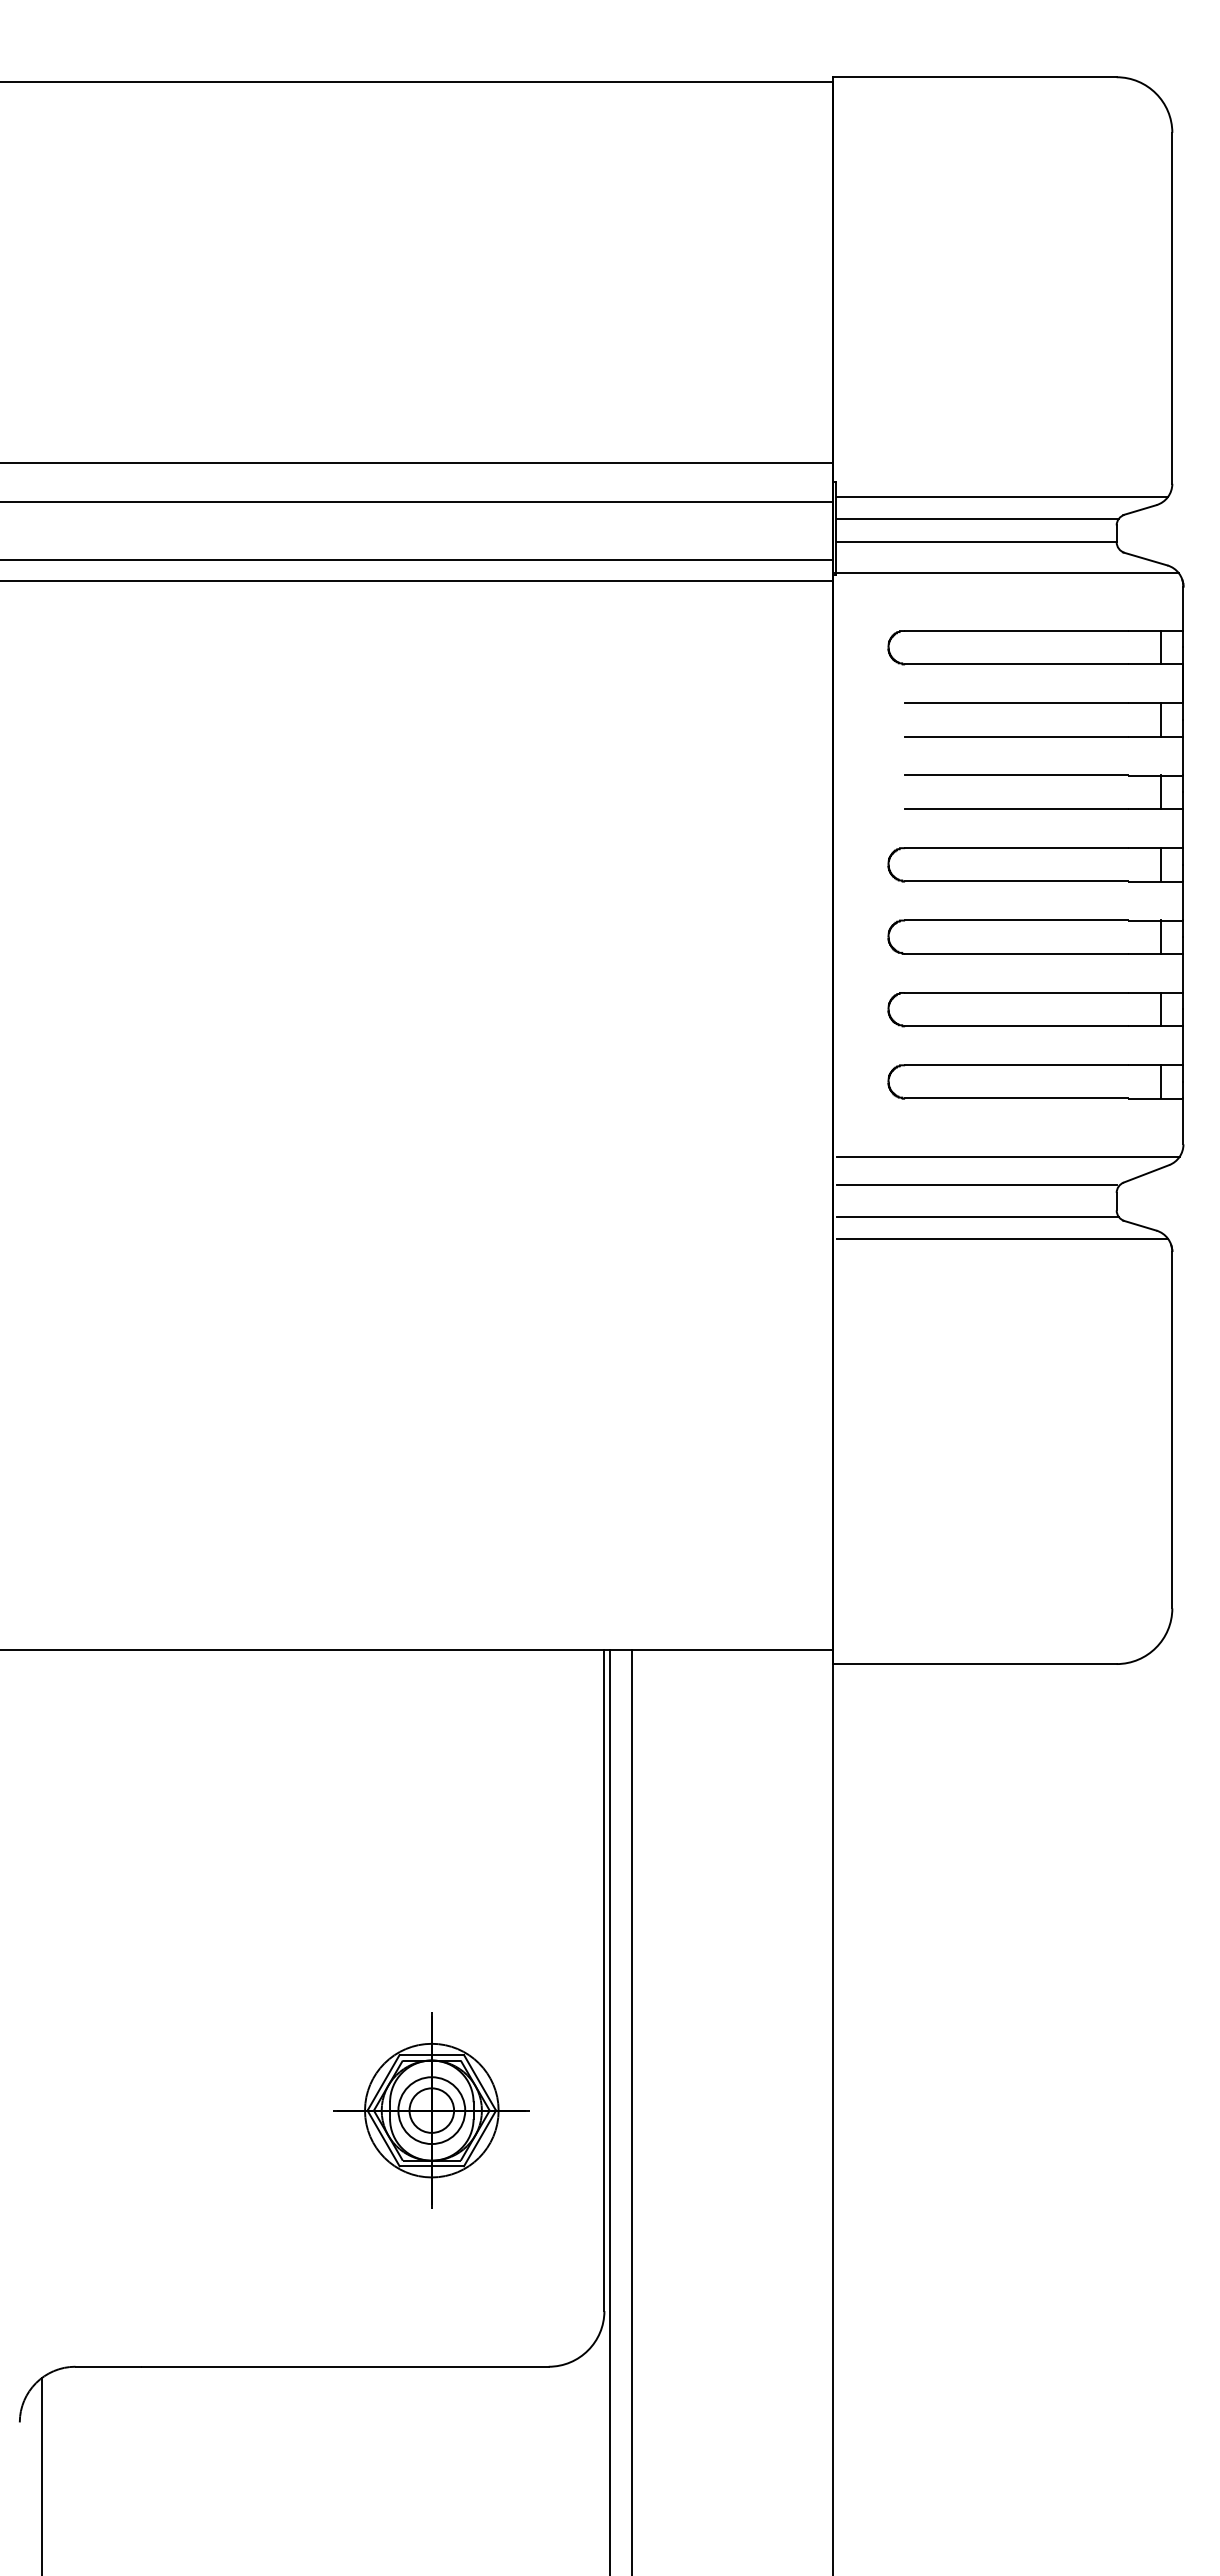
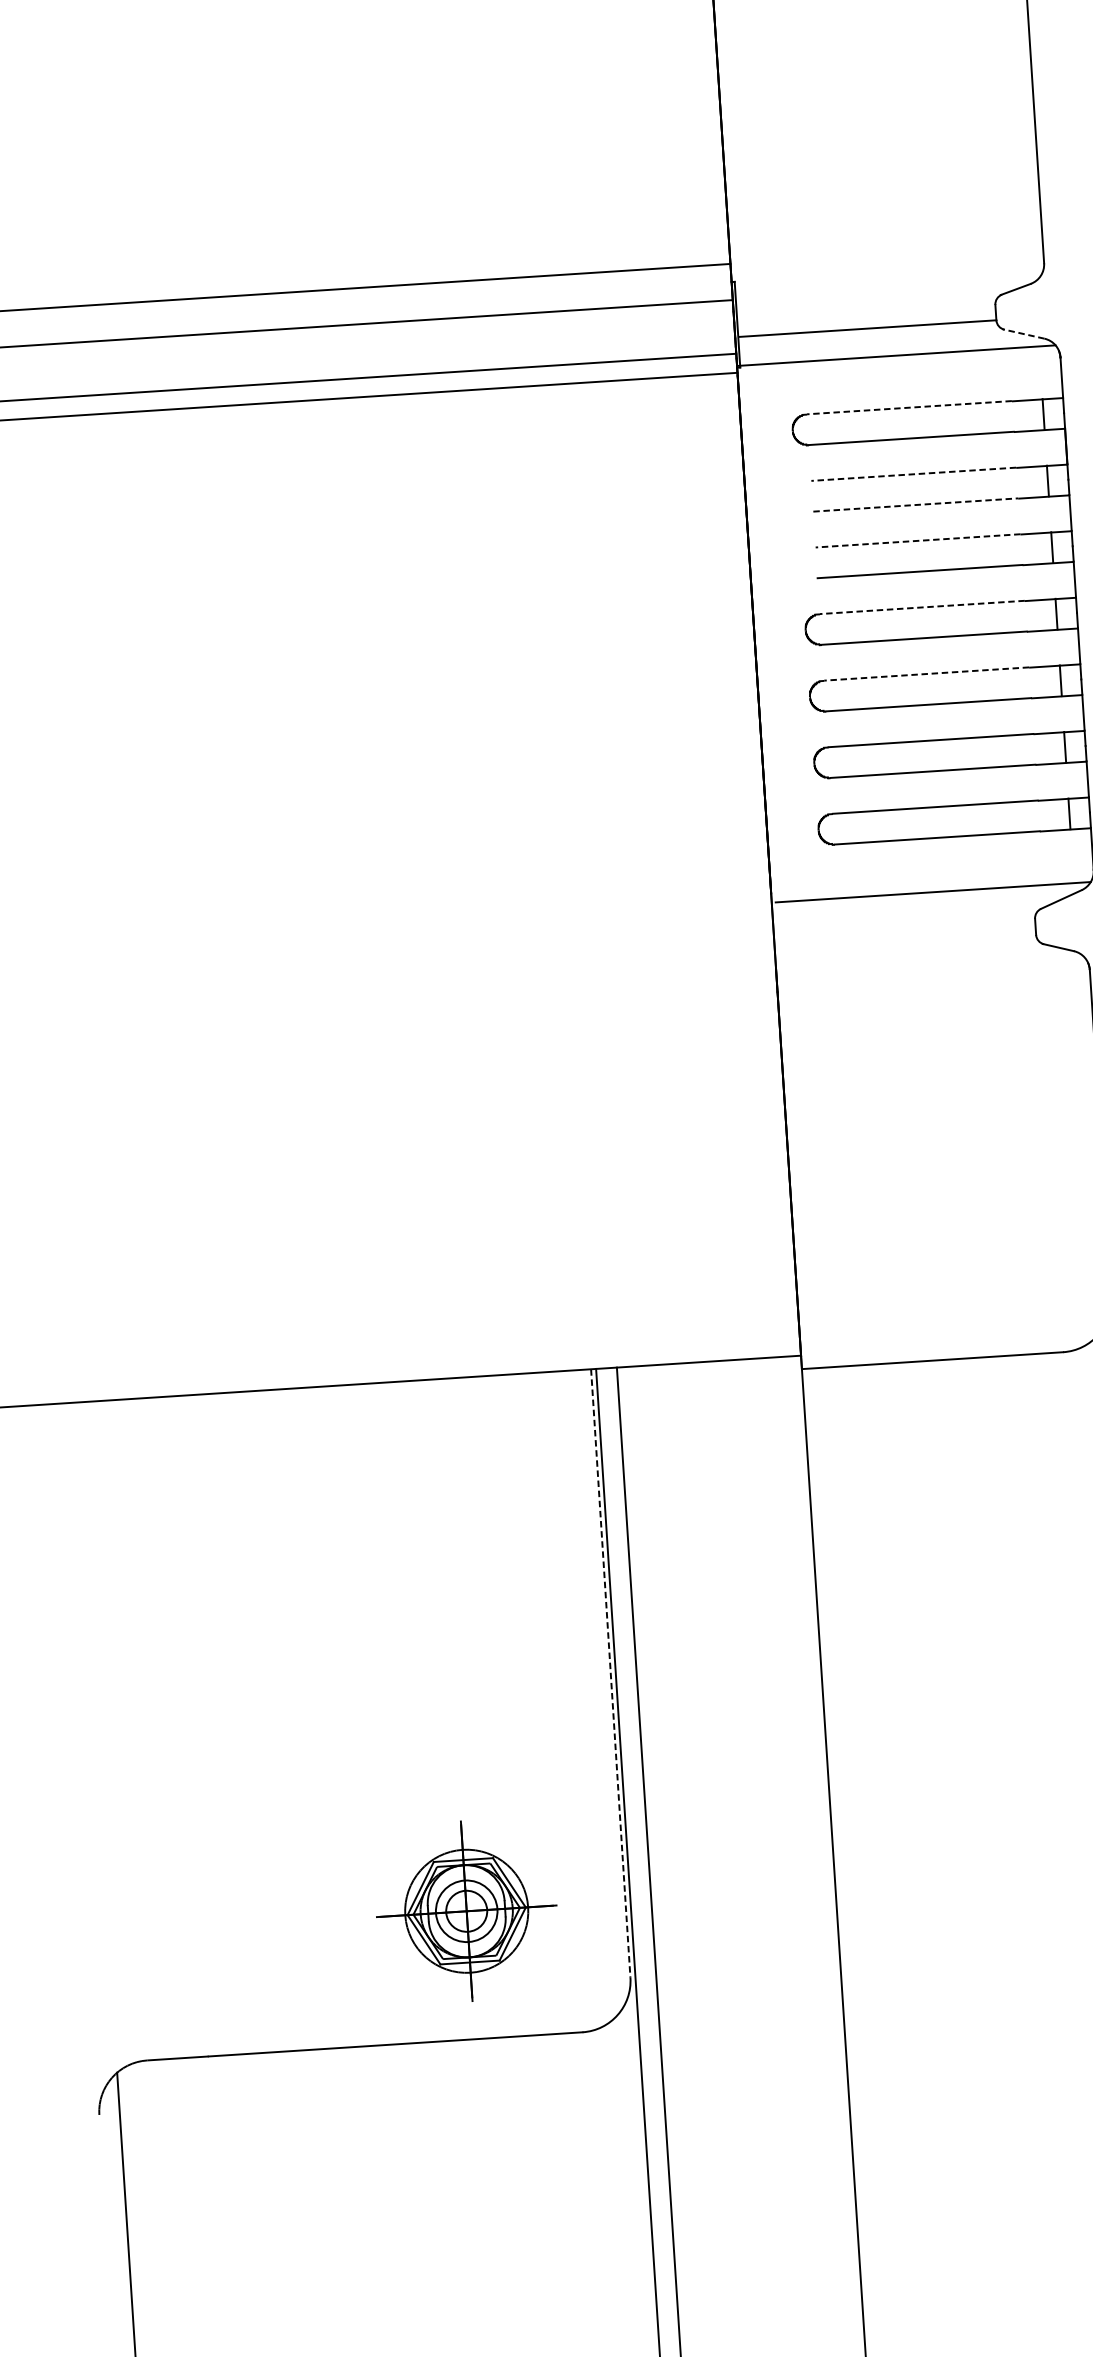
line: (1001, 497) -> (887, 286), removed
line: (977, 518) -> (866, 306), removed
line: (1144, 558) -> (1022, 333), solid -> dashed
line: (1015, 630) -> (908, 407), solid -> dashed
line: (1015, 703) -> (912, 474), solid -> dashed
line: (1016, 736) -> (915, 505), solid -> dashed
line: (1015, 775) -> (917, 540), solid -> dashed
line: (1015, 847) -> (921, 607), solid -> dashed
line: (1015, 920) -> (925, 674), solid -> dashed
line: (976, 1185) -> (905, 920), removed
line: (977, 1217) -> (908, 949), removed
line: (1002, 1238) -> (932, 967), removed
line: (604, 1980) -> (610, 1673), solid -> dashed
part: (431, 2110) -> (466, 1911), moved

